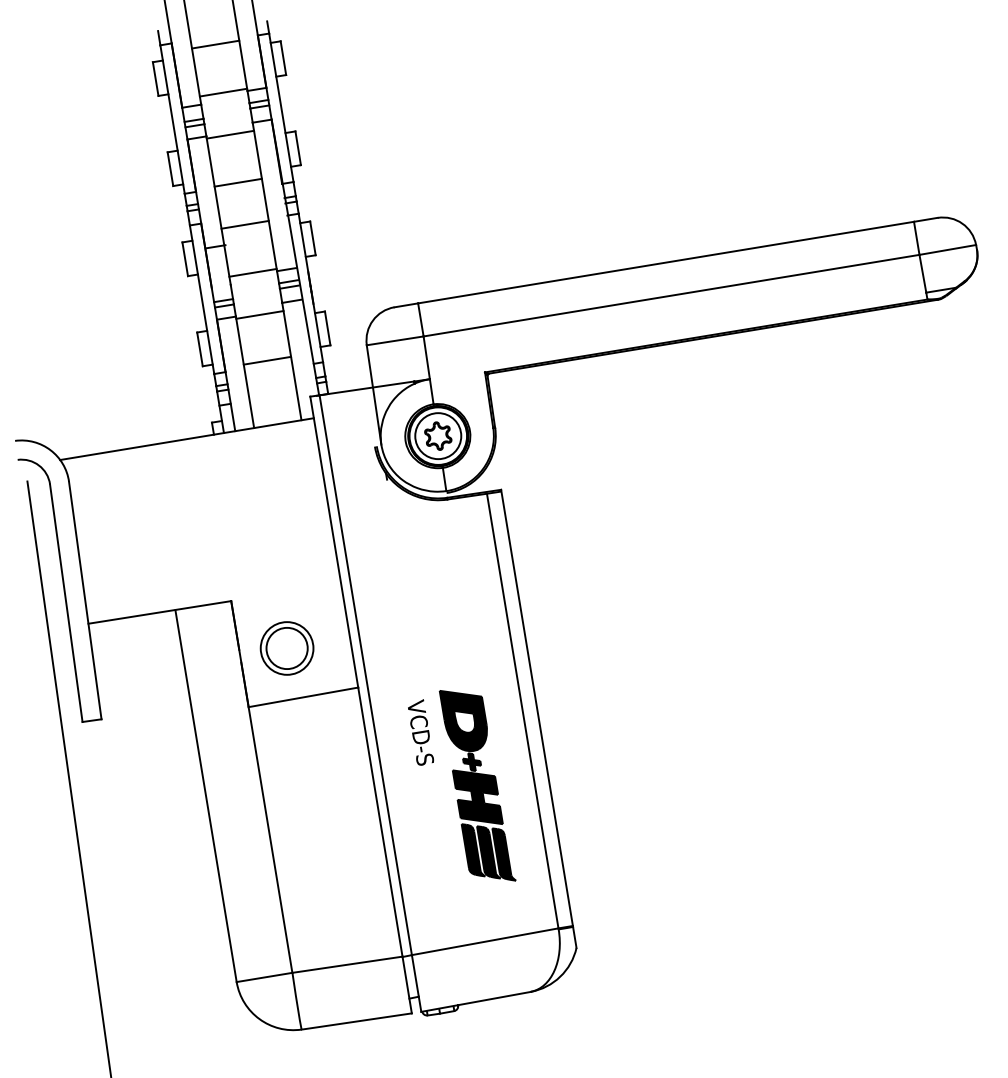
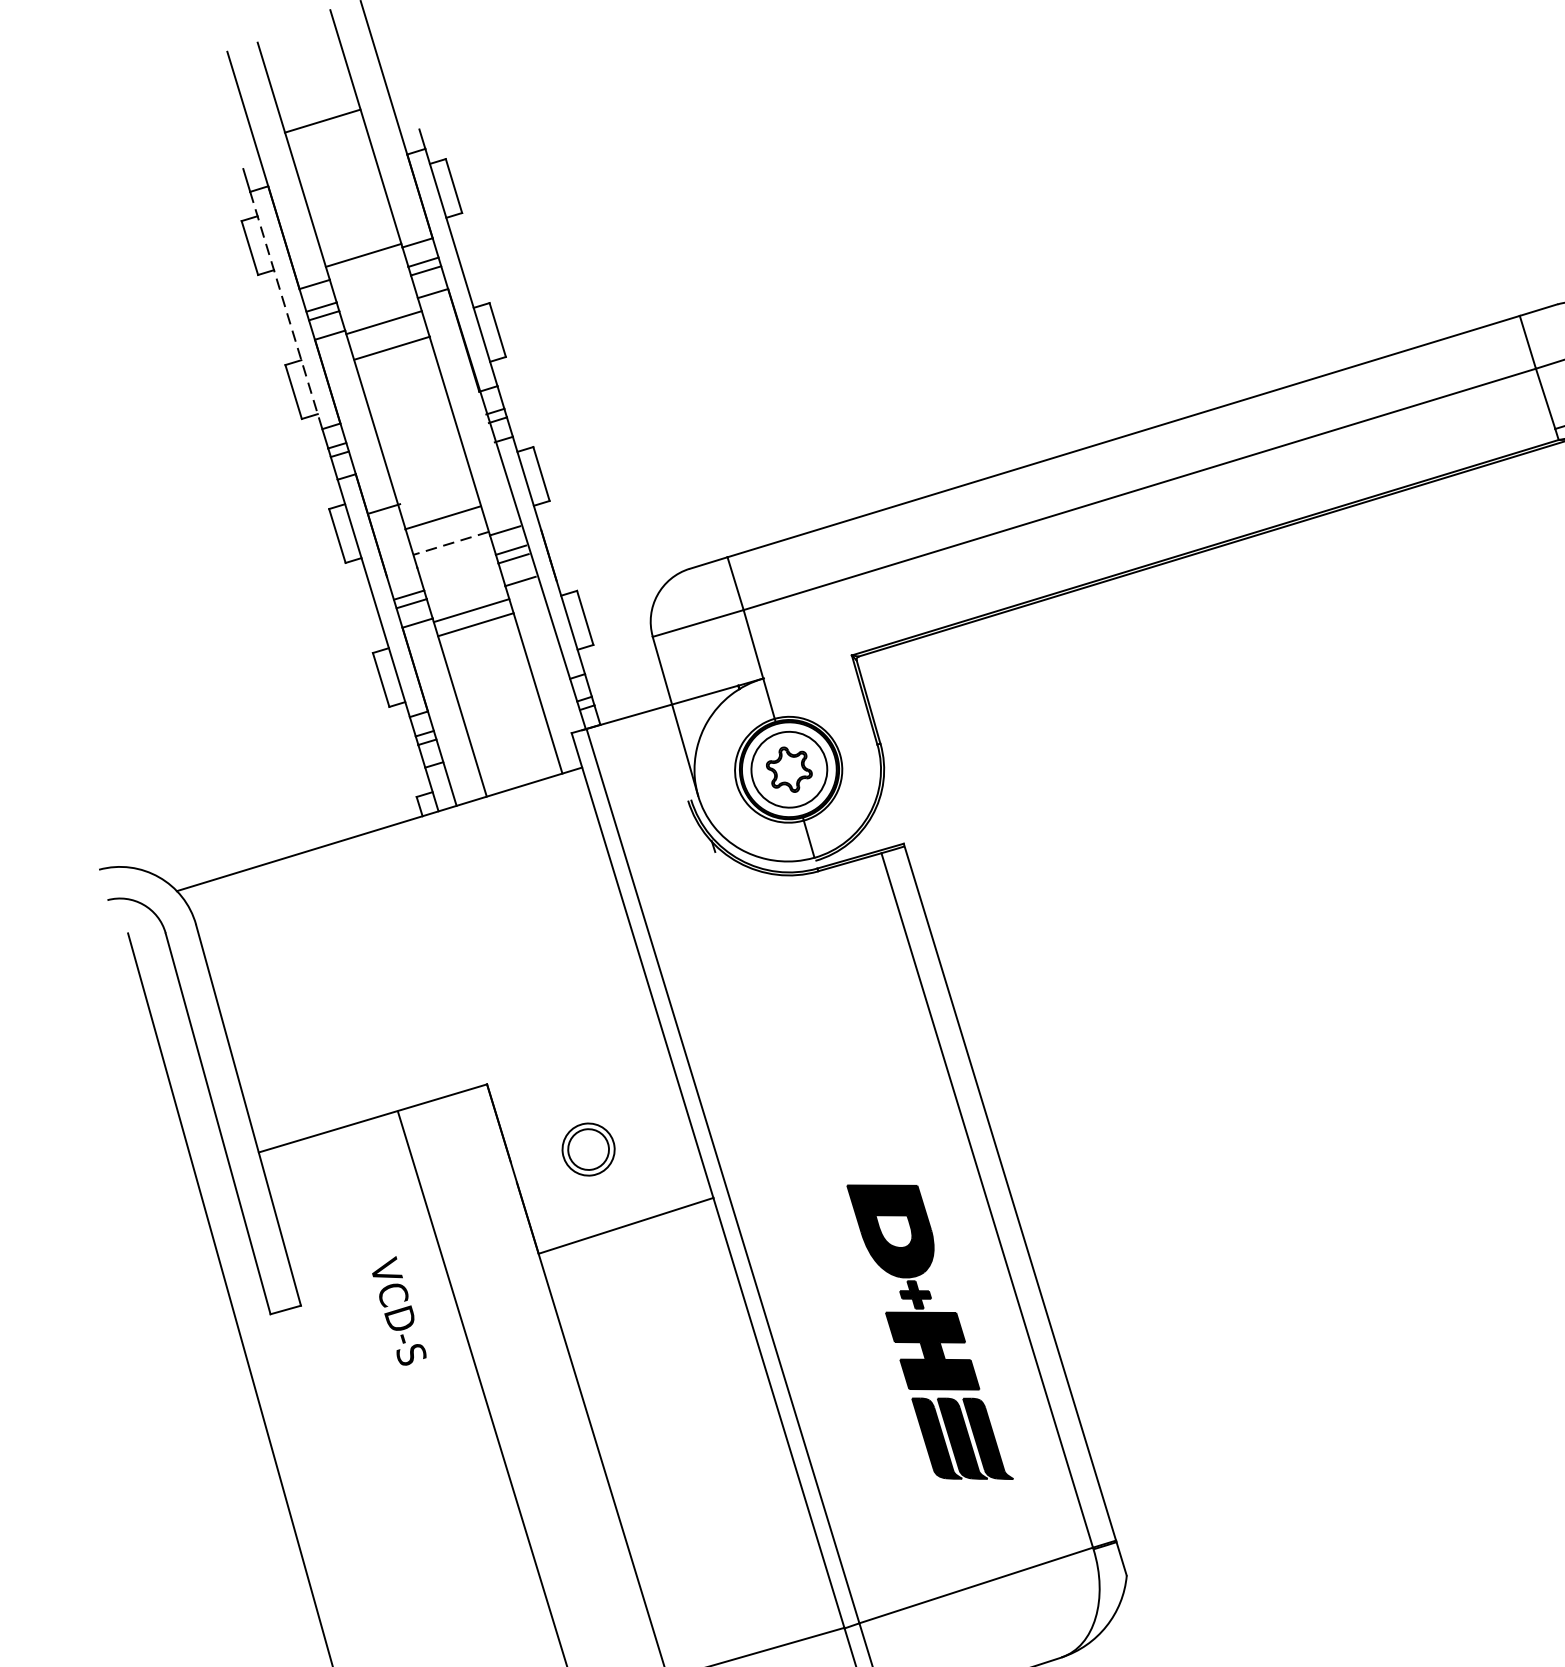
line: (215, 44) -> (322, 121), moved
line: (172, 120) -> (286, 312), solid -> dashed
line: (237, 182) -> (390, 347), moved
line: (244, 224) -> (441, 517), moved
line: (253, 272) -> (451, 542), solid -> dashed
line: (267, 360) -> (476, 624), moved
part: (286, 648) -> (587, 1149), size x0.6
text: (421, 732) -> (399, 1311), moved

